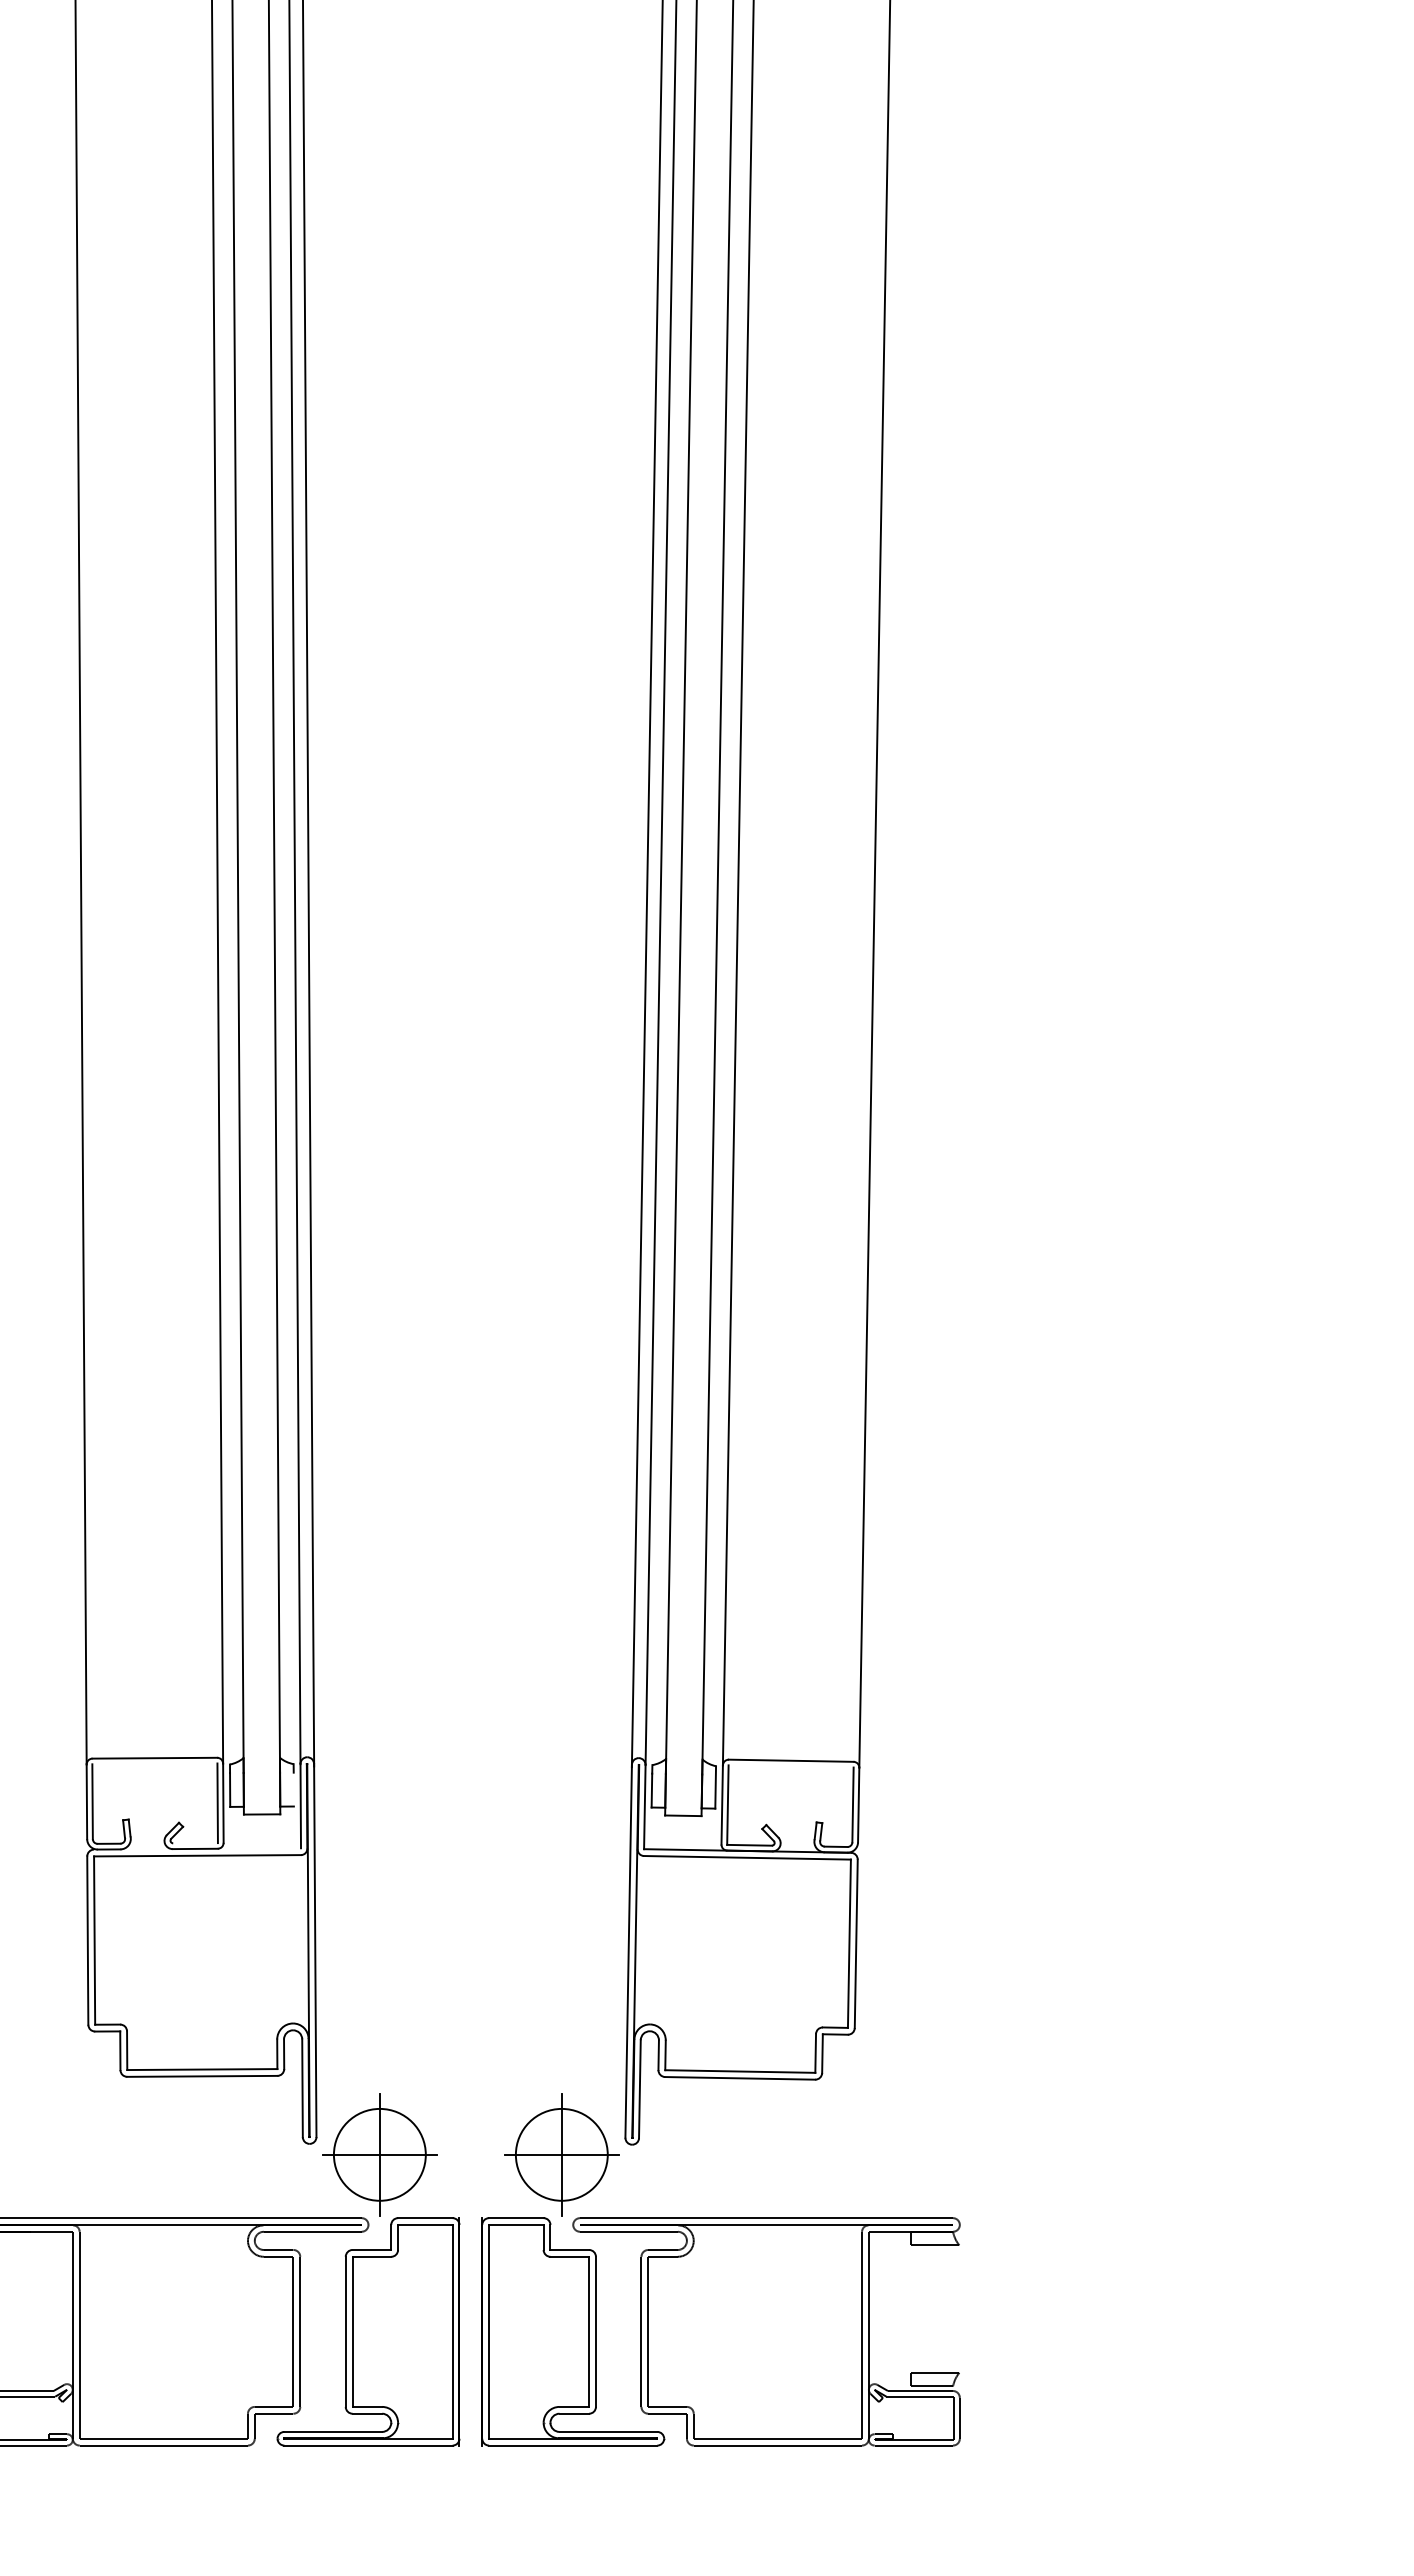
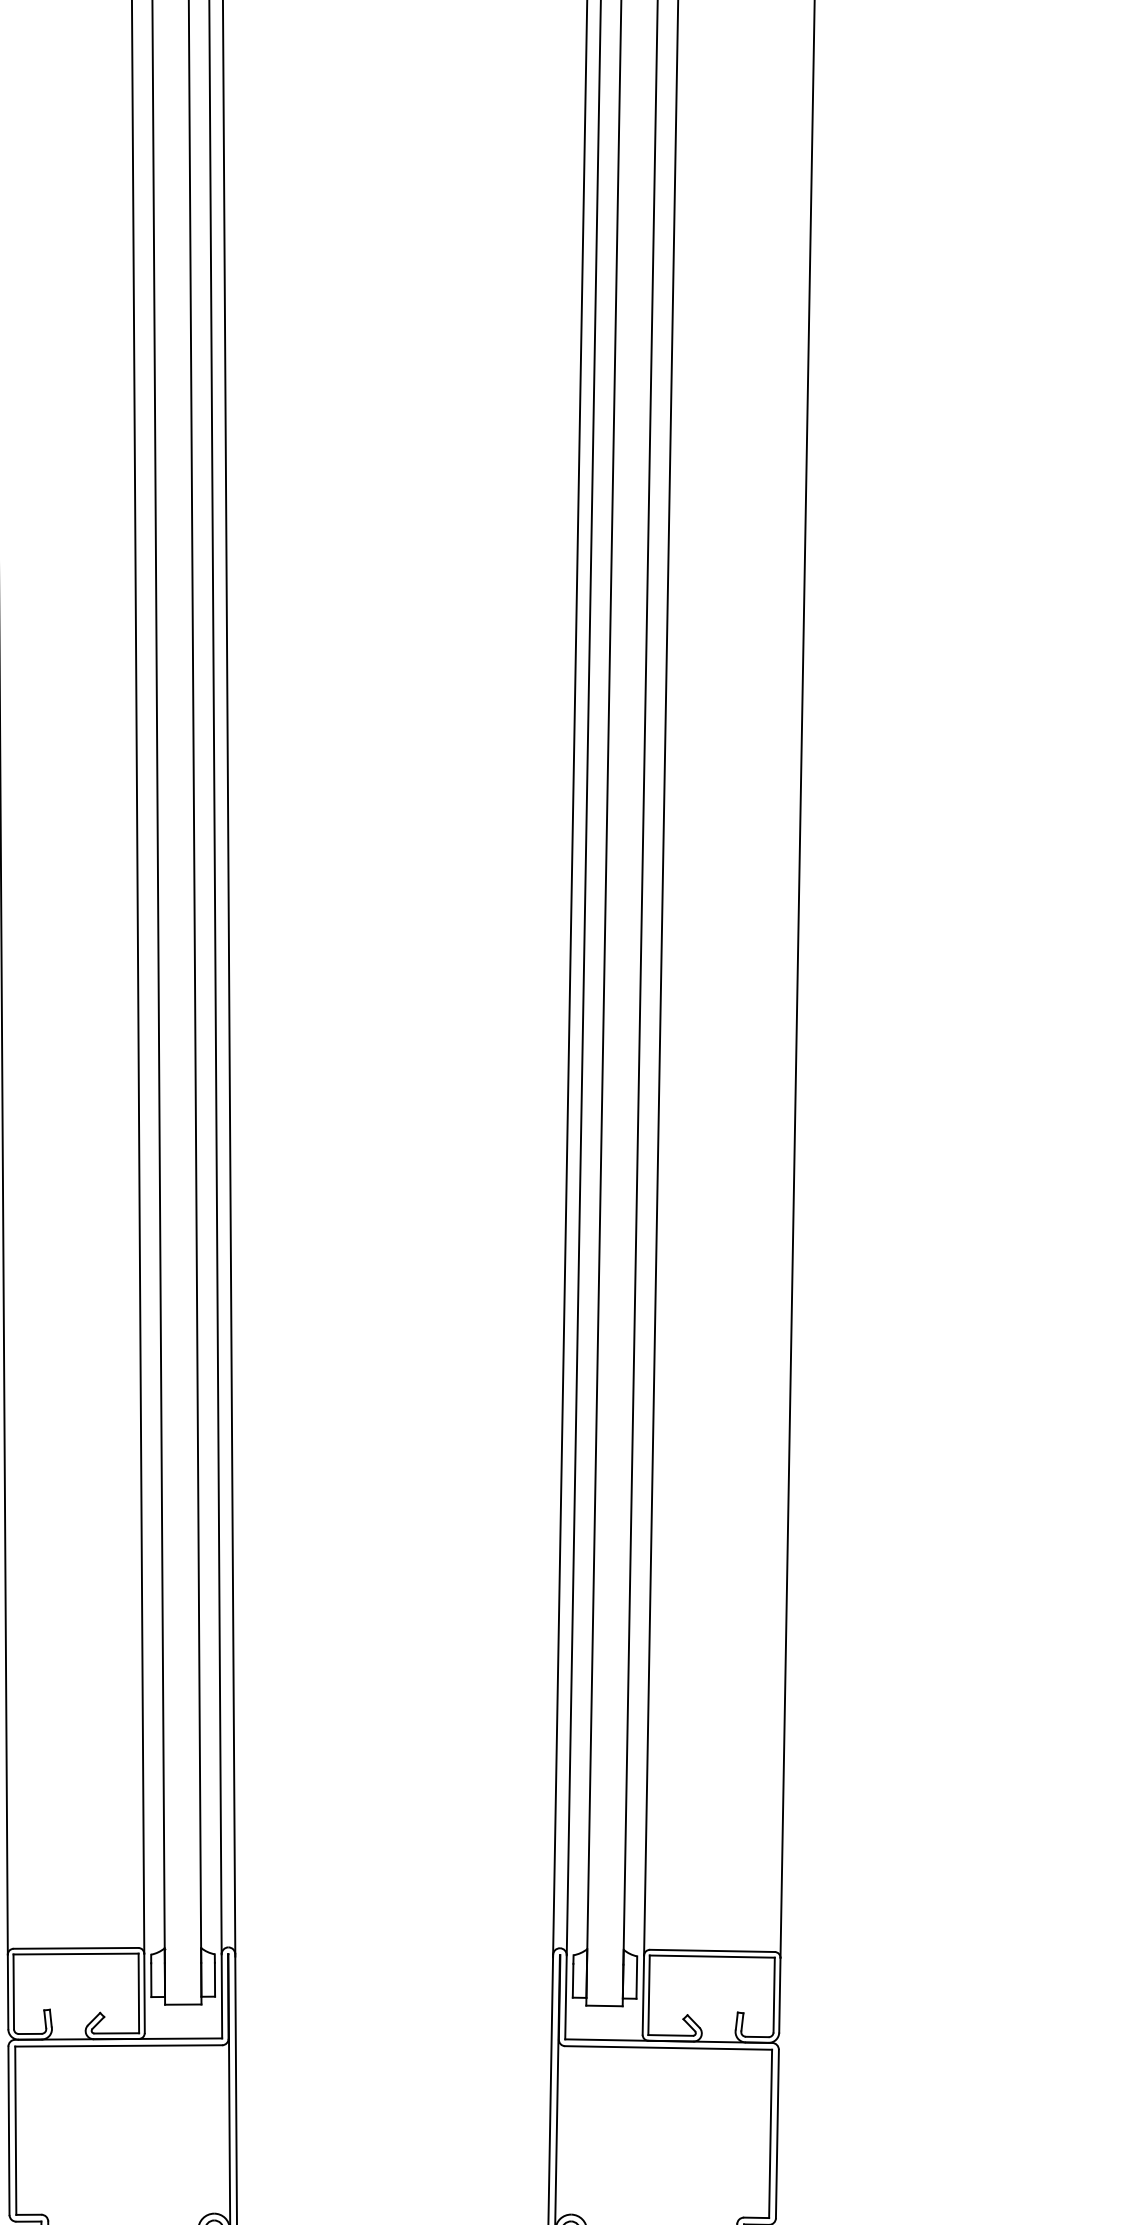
line: (154, 1763) -> (75, 1953), added
line: (790, 1766) -> (711, 1956), added
line: (293, 1789) -> (214, 1979), added
line: (195, 1843) -> (116, 2033), added
line: (197, 1848) -> (118, 2038), added

